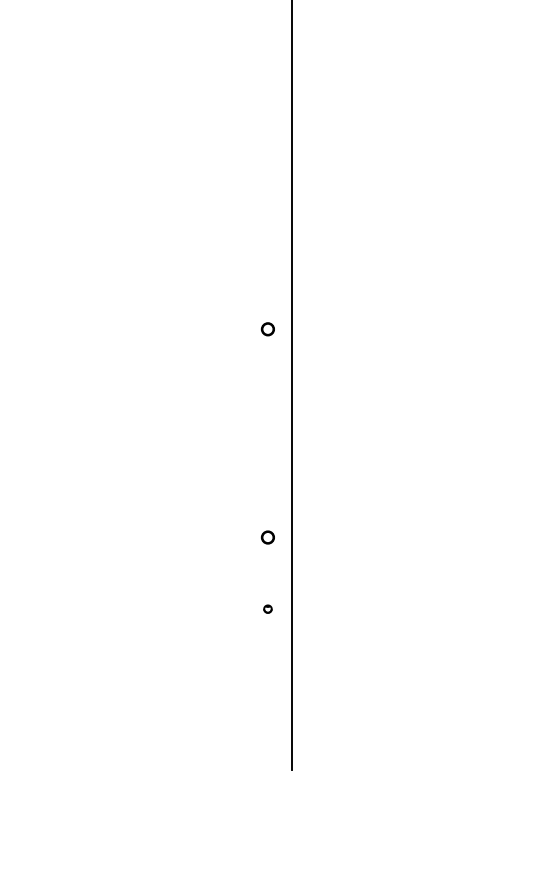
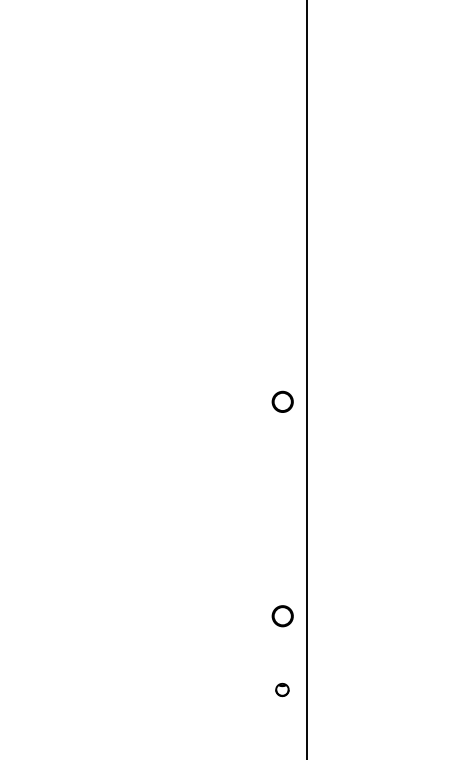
circle: (267, 329) -> (281, 402), size x1.6
circle: (267, 537) -> (281, 616), size x1.6
part: (267, 608) -> (281, 689), size x1.6

